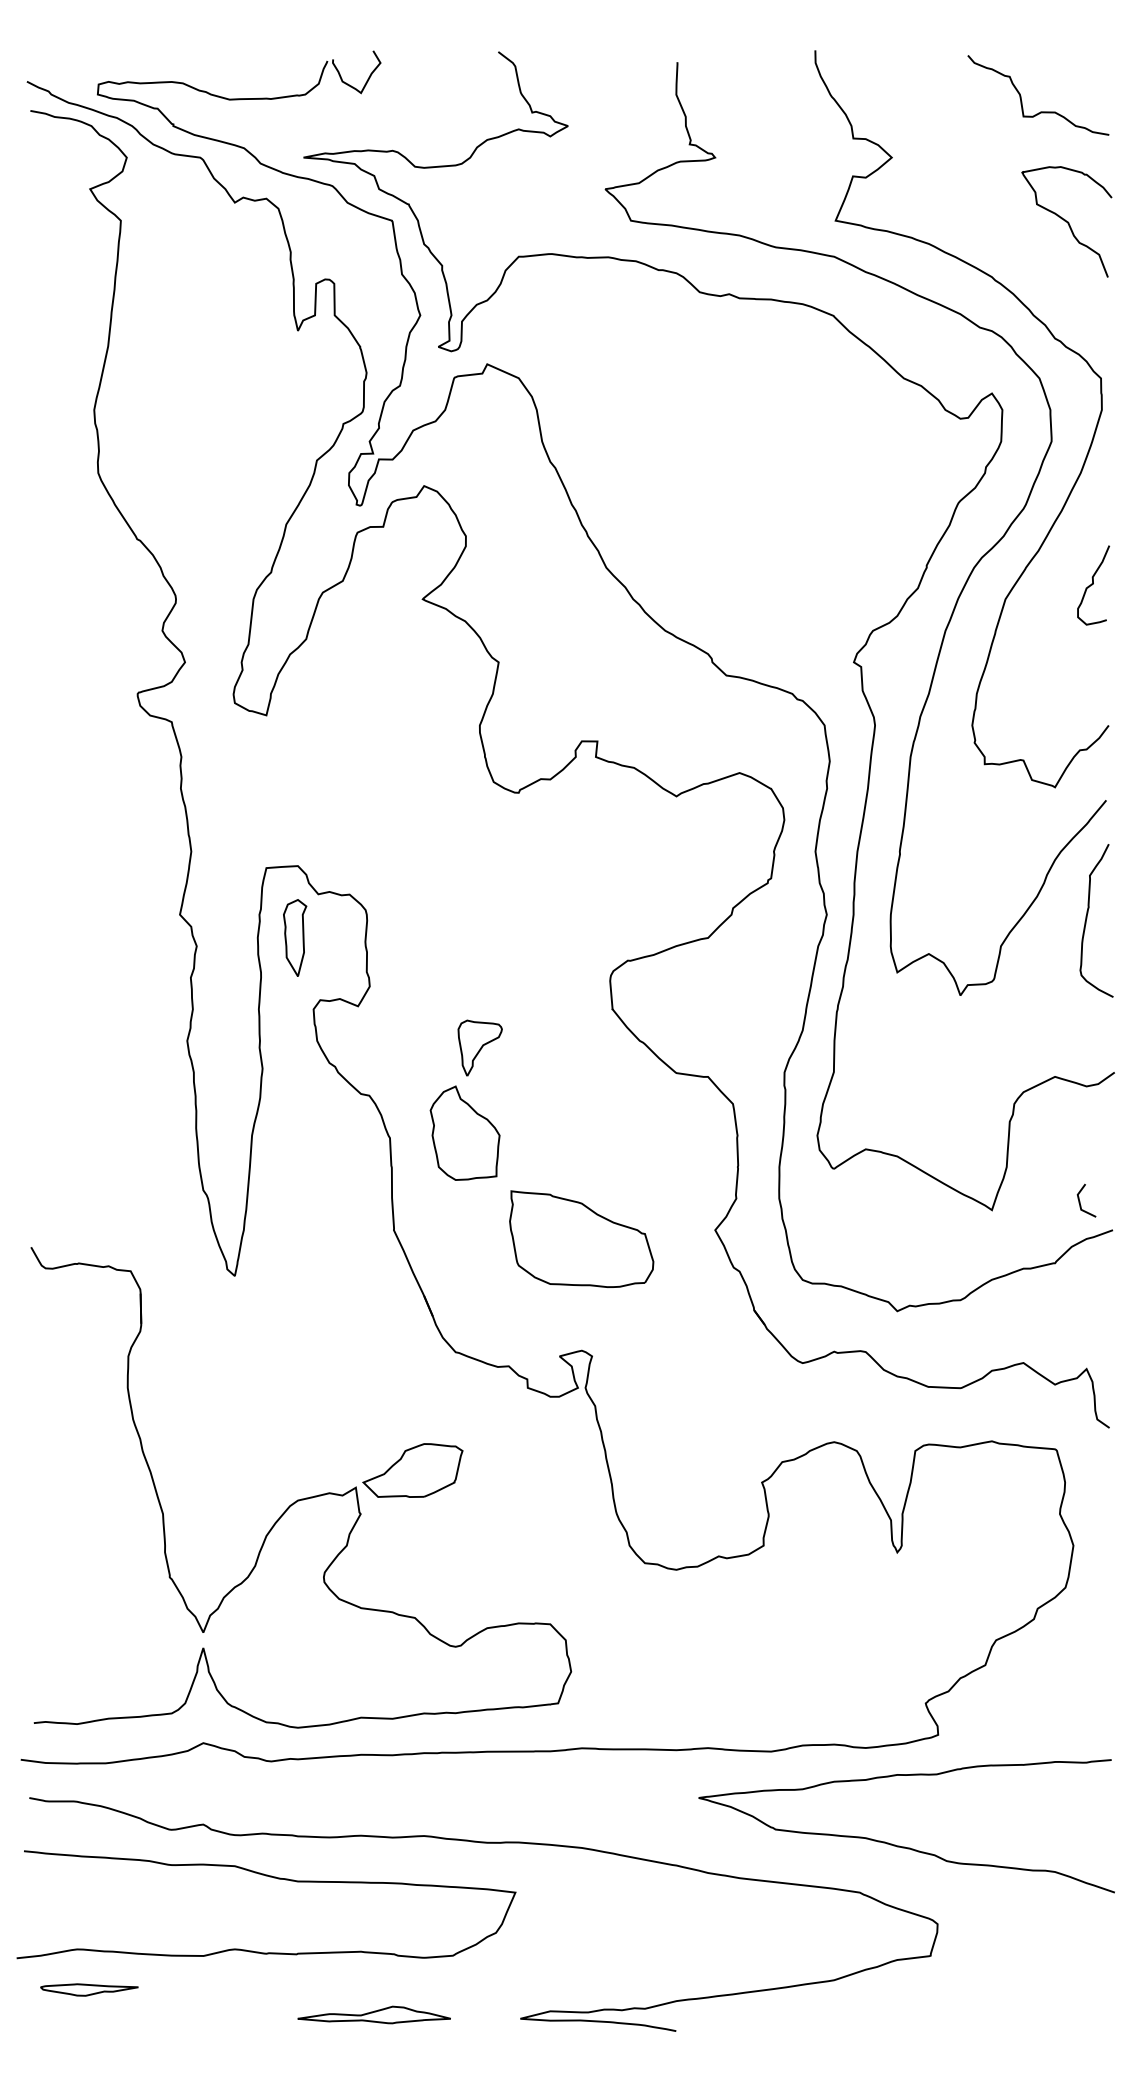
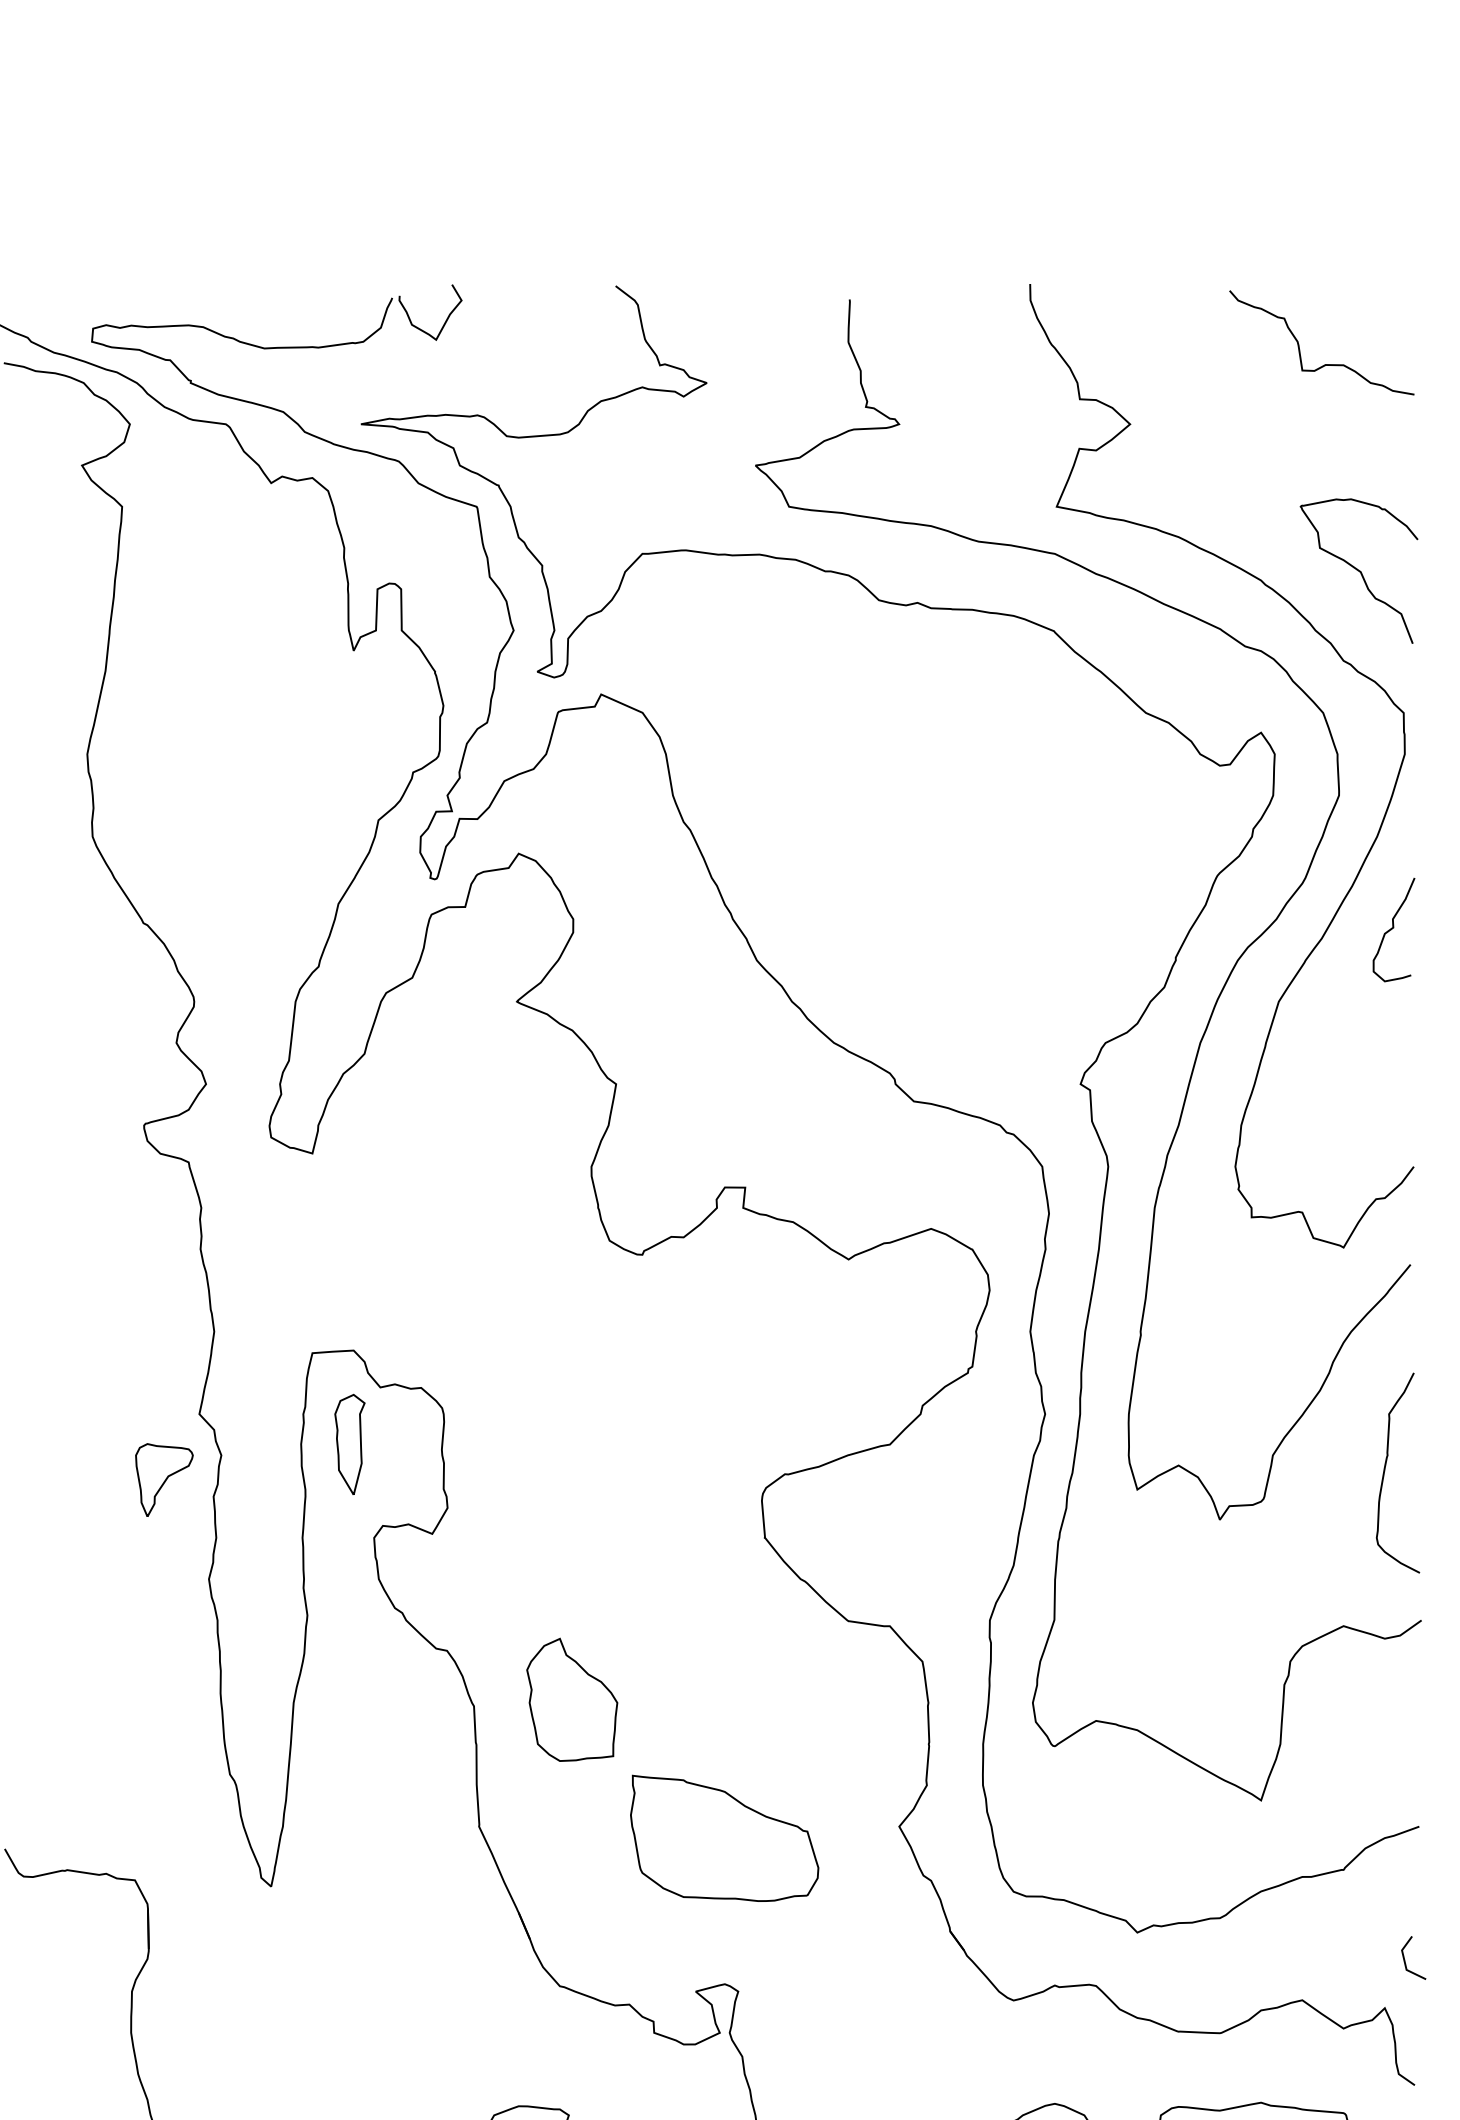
curve: (1066, 221) -> (1358, 570), moved
curve: (1093, 584) -> (1393, 928), moved
curve: (1087, 918) -> (1385, 1470), moved
part: (479, 1047) -> (163, 1479), moved
line: (1080, 1201) -> (1405, 1959), moved

